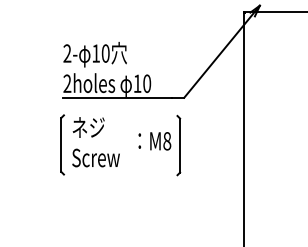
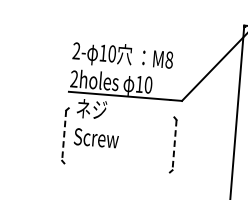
text: (154, 141) -> (157, 59), moved
text: (95, 142) -> (97, 123), moved
line: (61, 145) -> (64, 136), solid -> dashed
line: (180, 146) -> (174, 145), solid -> dashed

